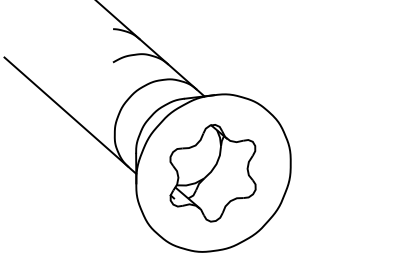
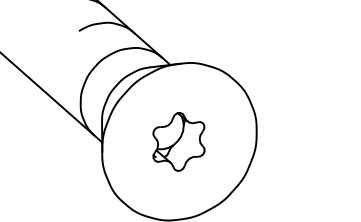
part: (212, 173) -> (178, 142), size x0.6

